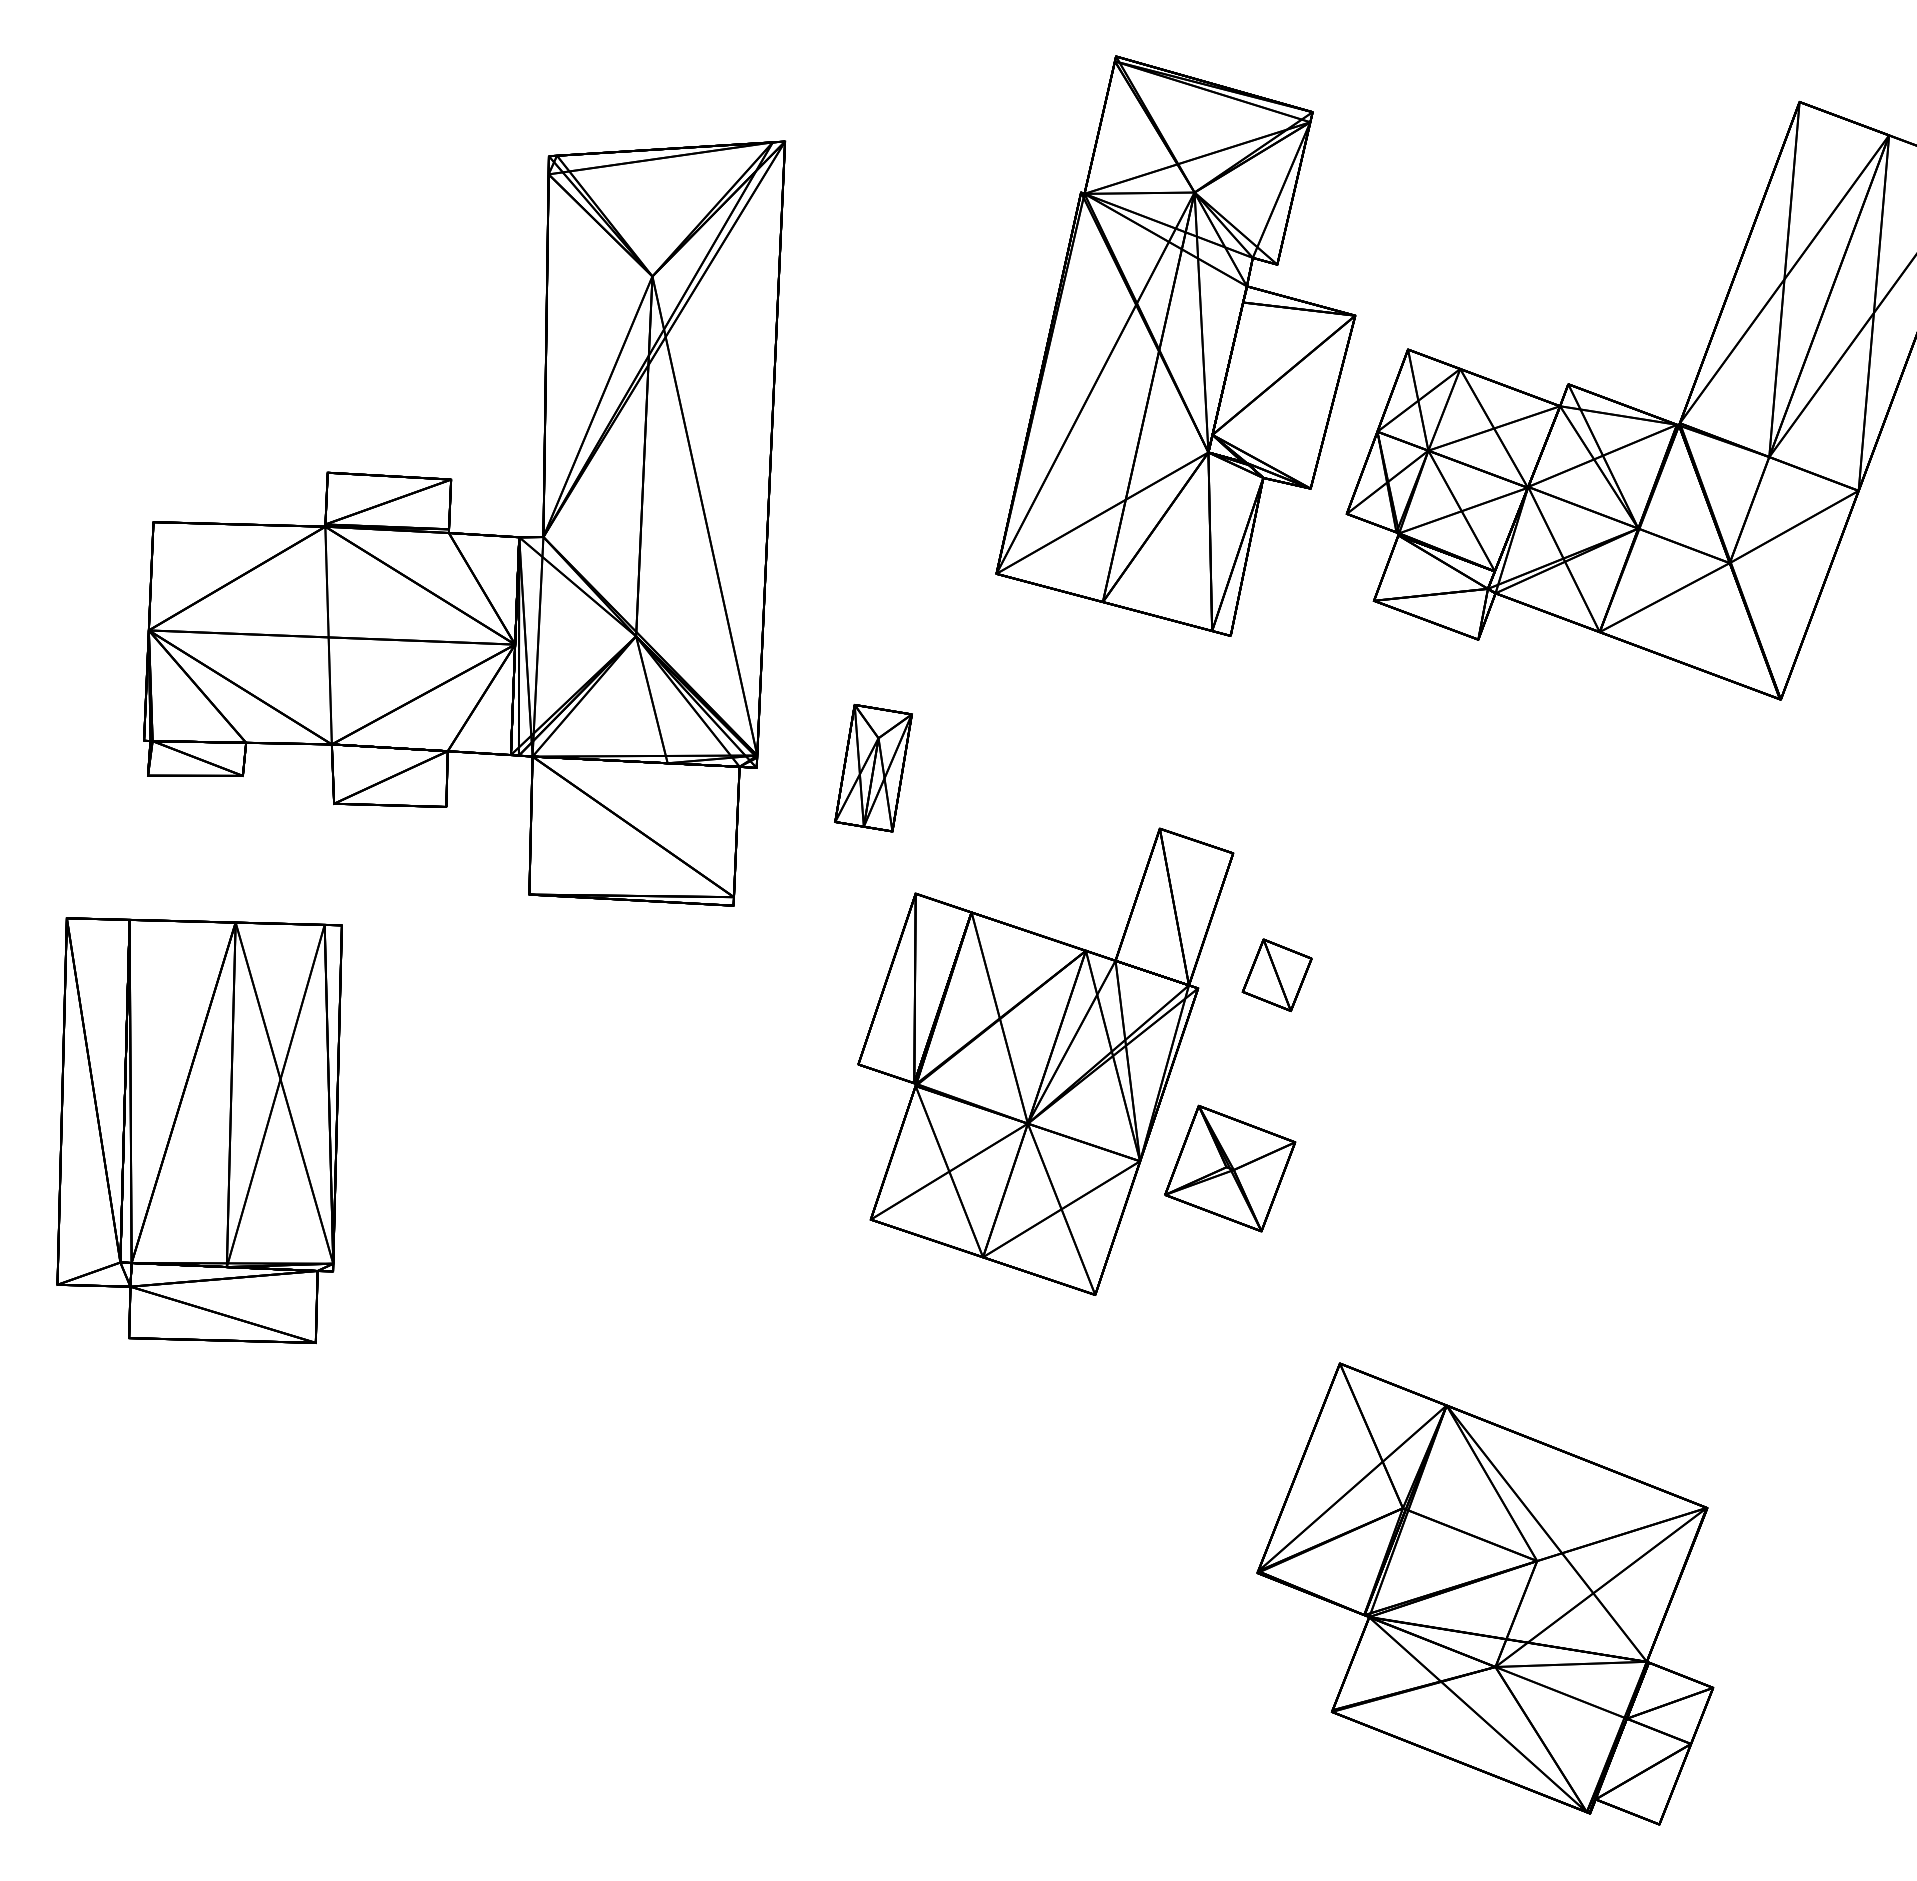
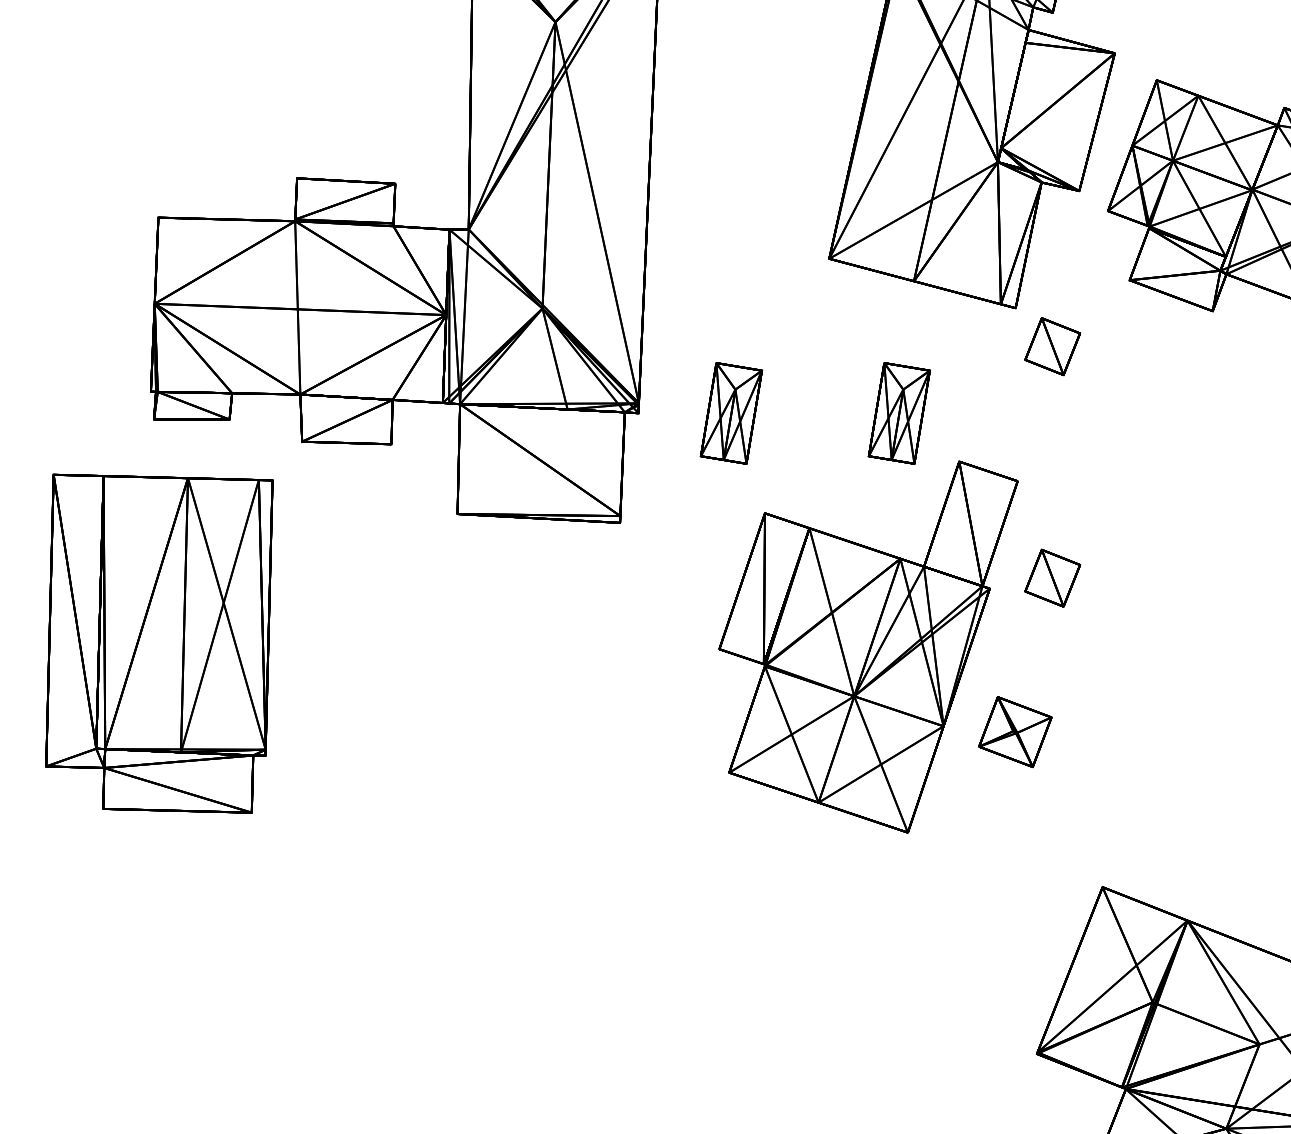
part: (1276, 684) -> (1052, 346), added
part: (1084, 768) -> (899, 413), added
part: (199, 1130) -> (159, 643), moved
part: (1230, 1168) -> (1015, 732), size x0.7

